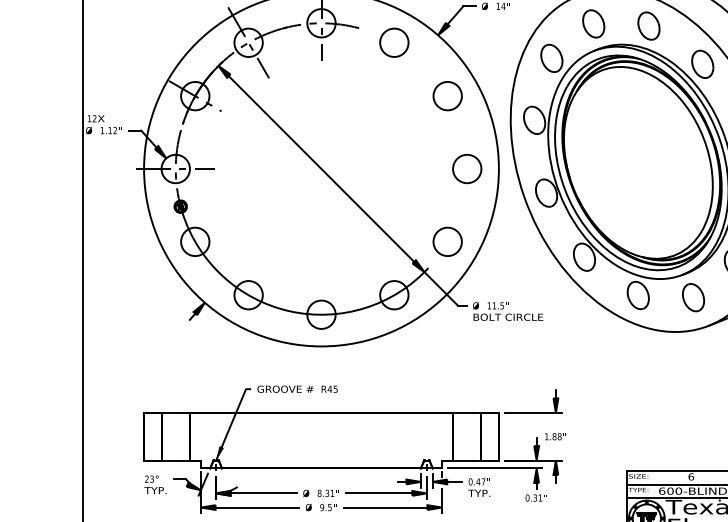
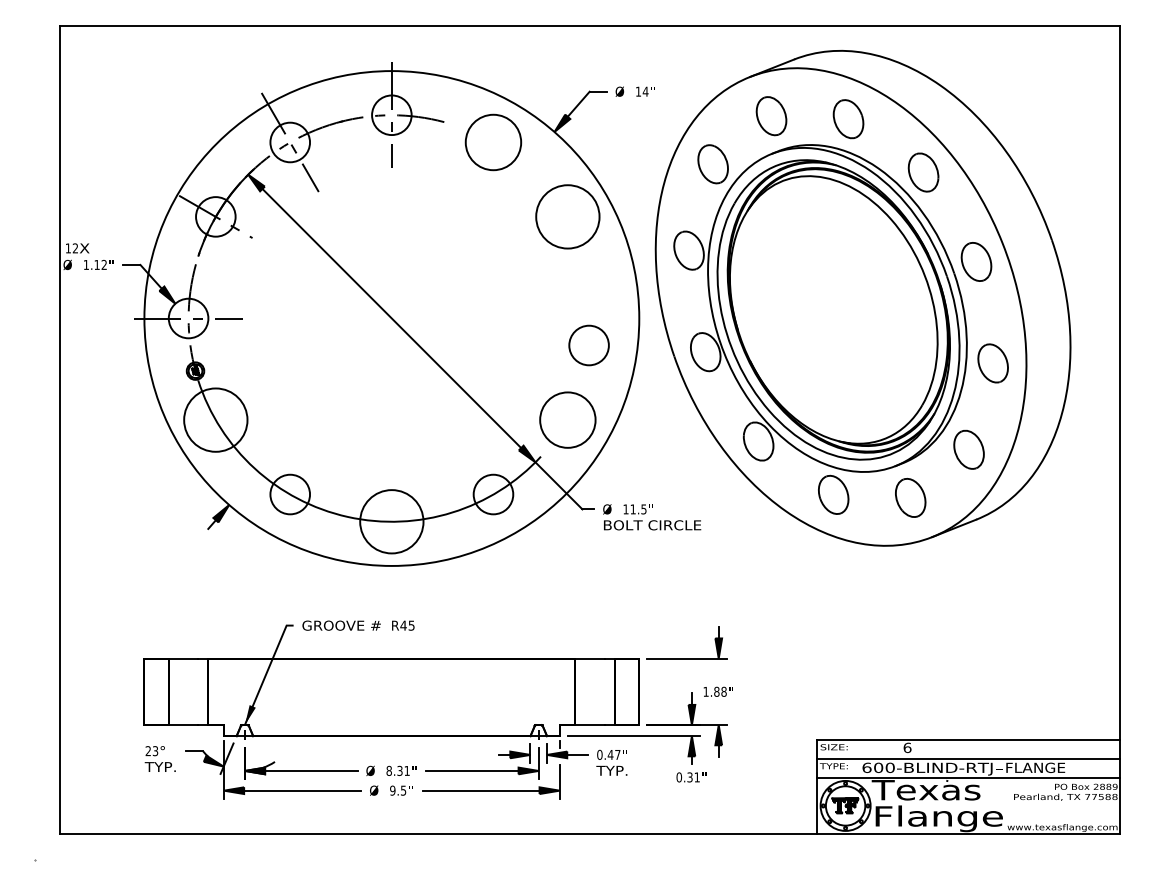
circle: (394, 42) -> (493, 142), size x1.4
circle: (447, 95) -> (567, 216), size x1.6
circle: (466, 169) -> (588, 345), moved
circle: (195, 241) -> (215, 419), size x1.6
circle: (447, 241) -> (567, 419), size x1.4
circle: (321, 314) -> (391, 521), size x1.6

